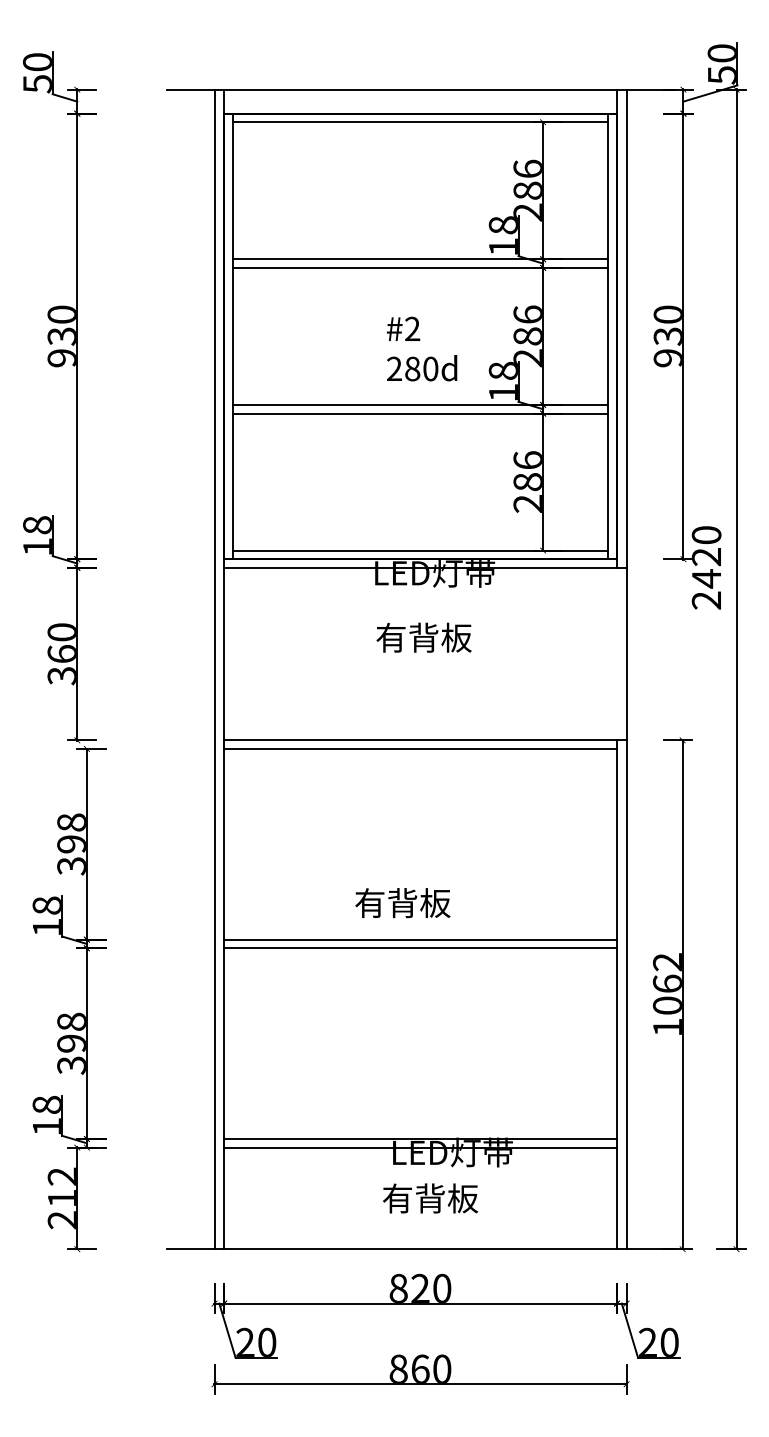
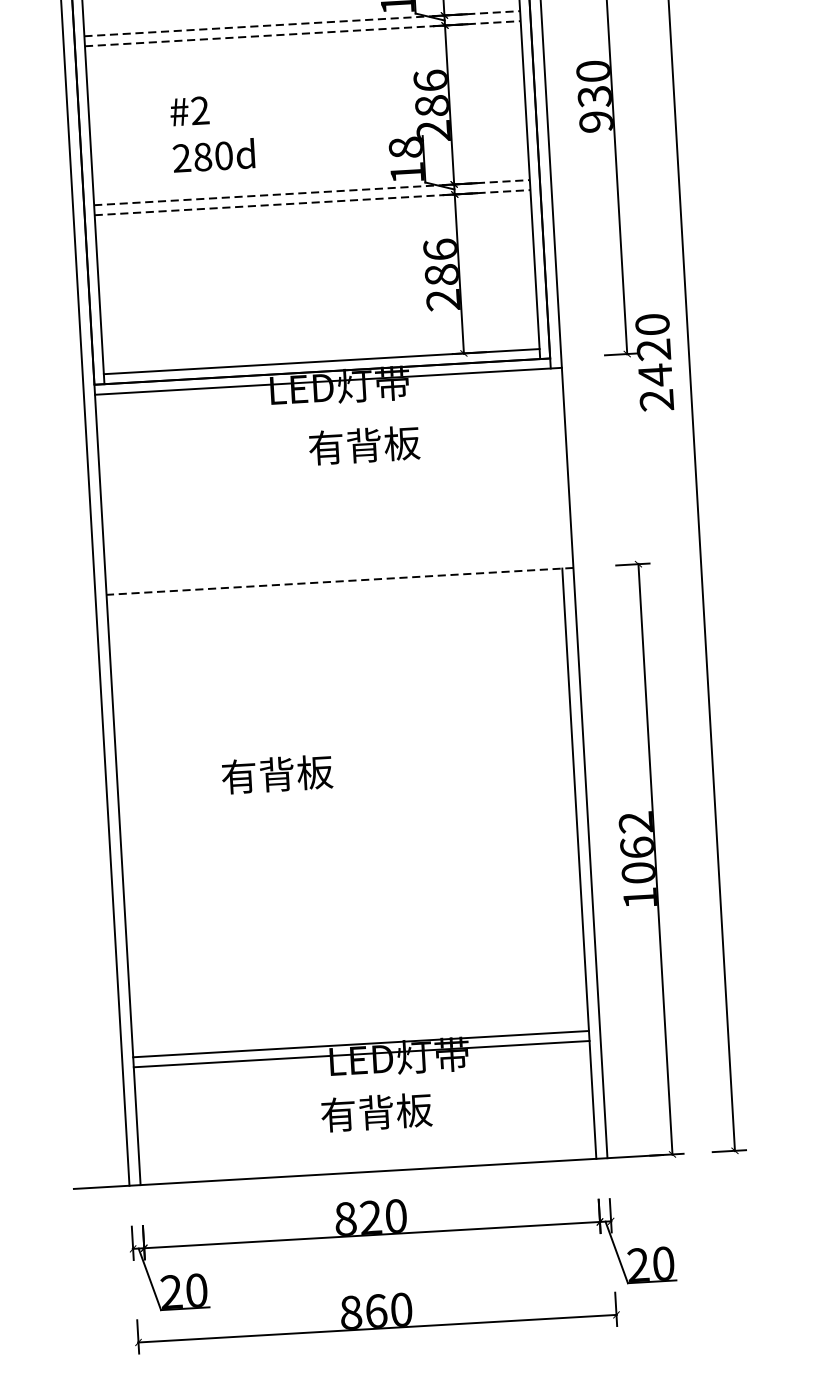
line: (420, 259) -> (302, 23), solid -> dashed
line: (420, 267) -> (302, 33), solid -> dashed
text: (421, 348) -> (211, 132), moved
line: (420, 404) -> (311, 192), solid -> dashed
line: (420, 413) -> (312, 202), solid -> dashed
text: (423, 637) -> (363, 445), moved
line: (424, 740) -> (339, 581), solid -> dashed
line: (420, 748) -> (334, 591), removed
text: (402, 903) -> (276, 774), moved
line: (420, 939) -> (347, 812), removed
line: (420, 948) -> (348, 823), removed

